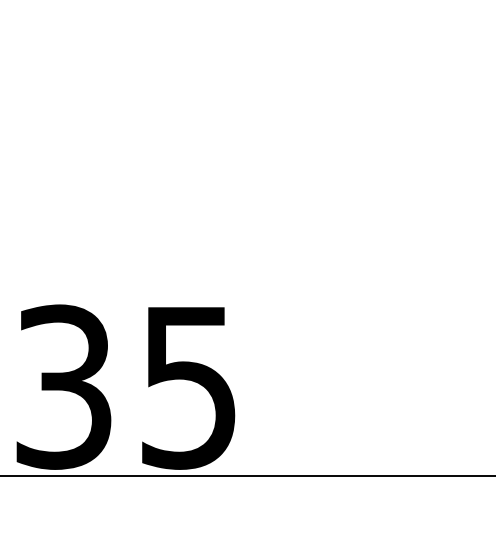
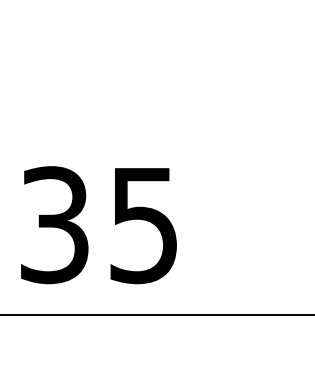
text: (125, 386) -> (98, 224), moved

